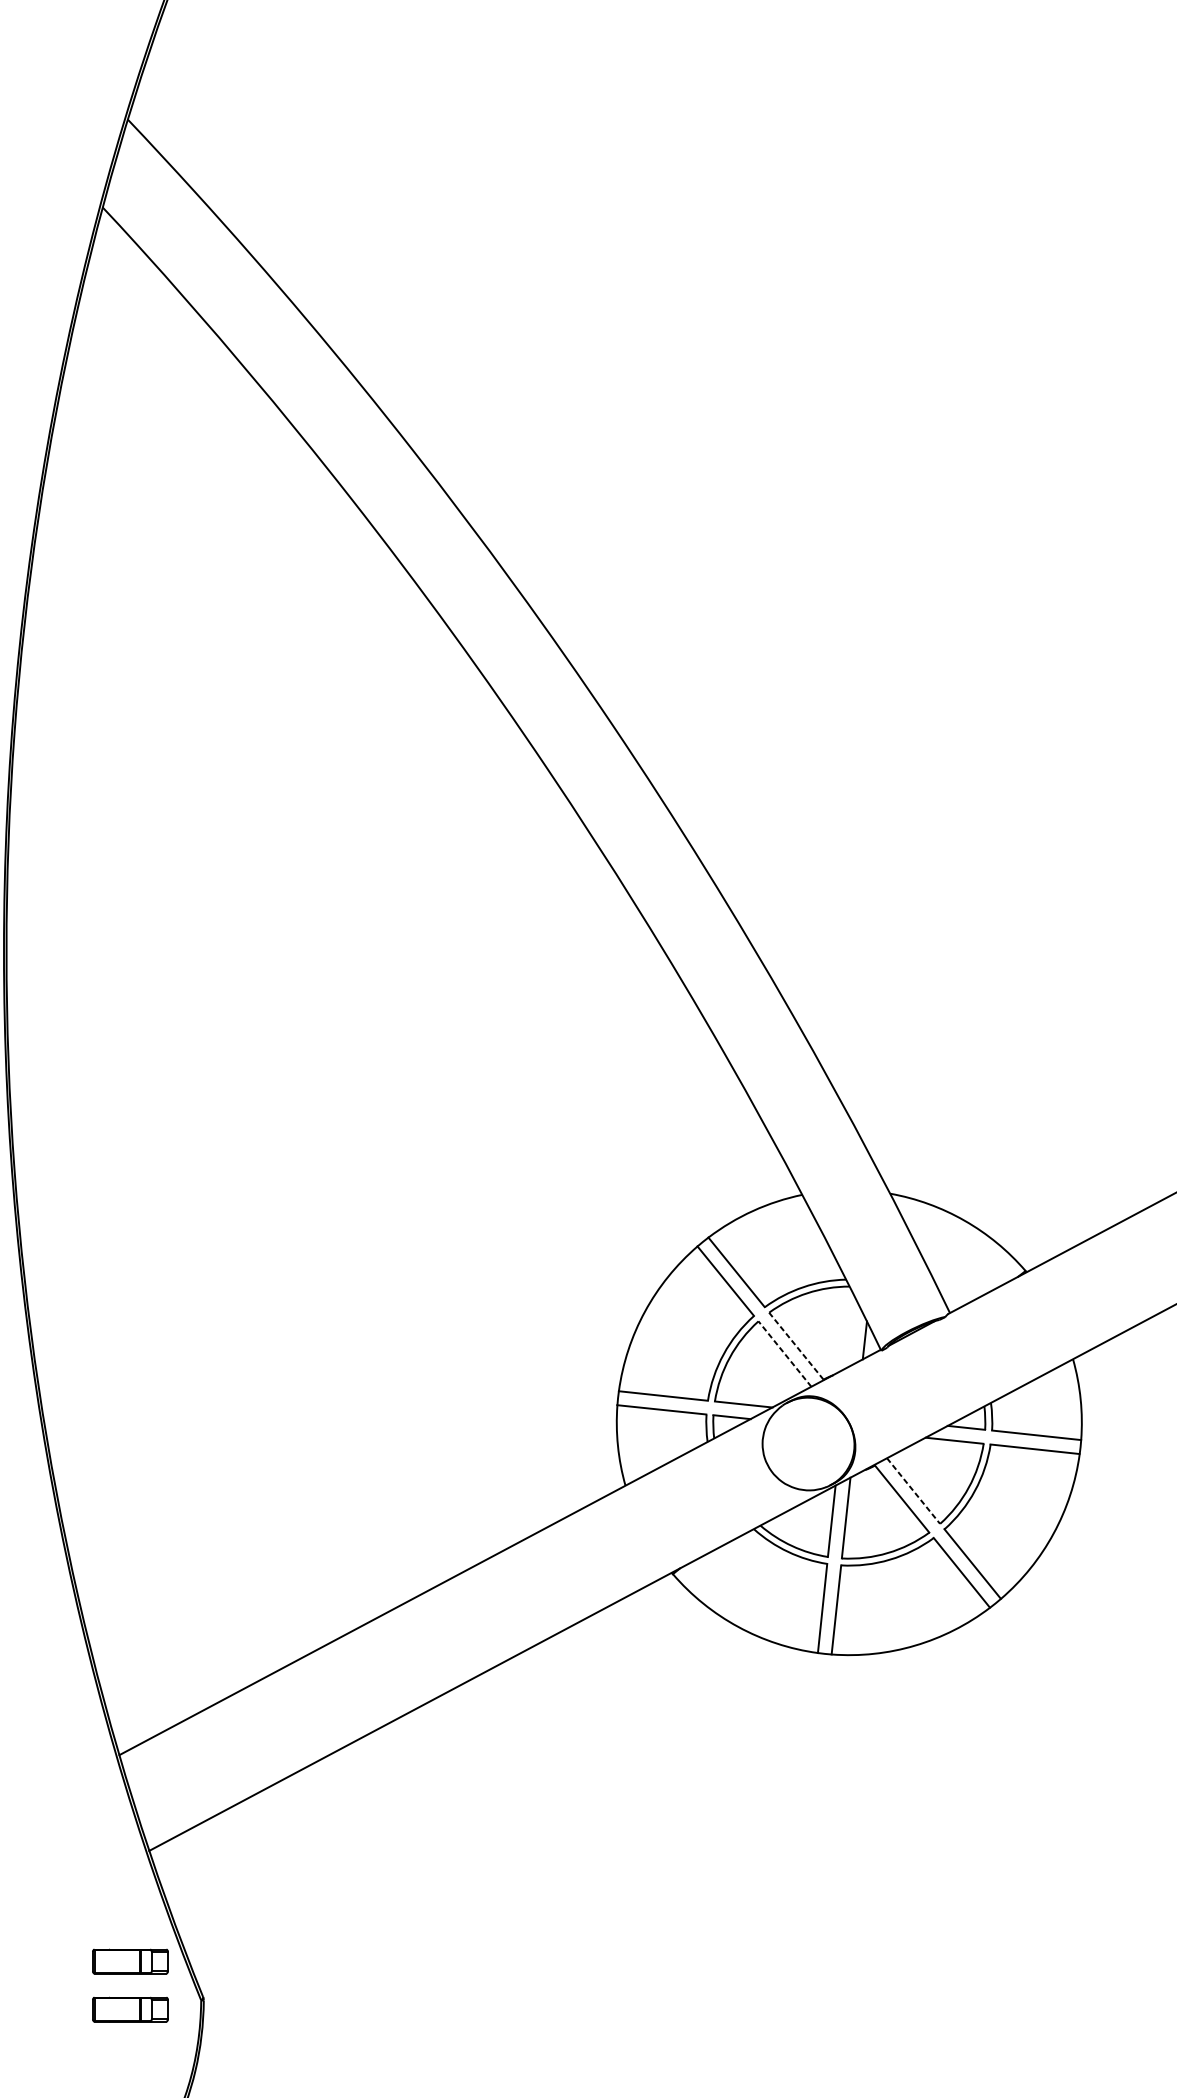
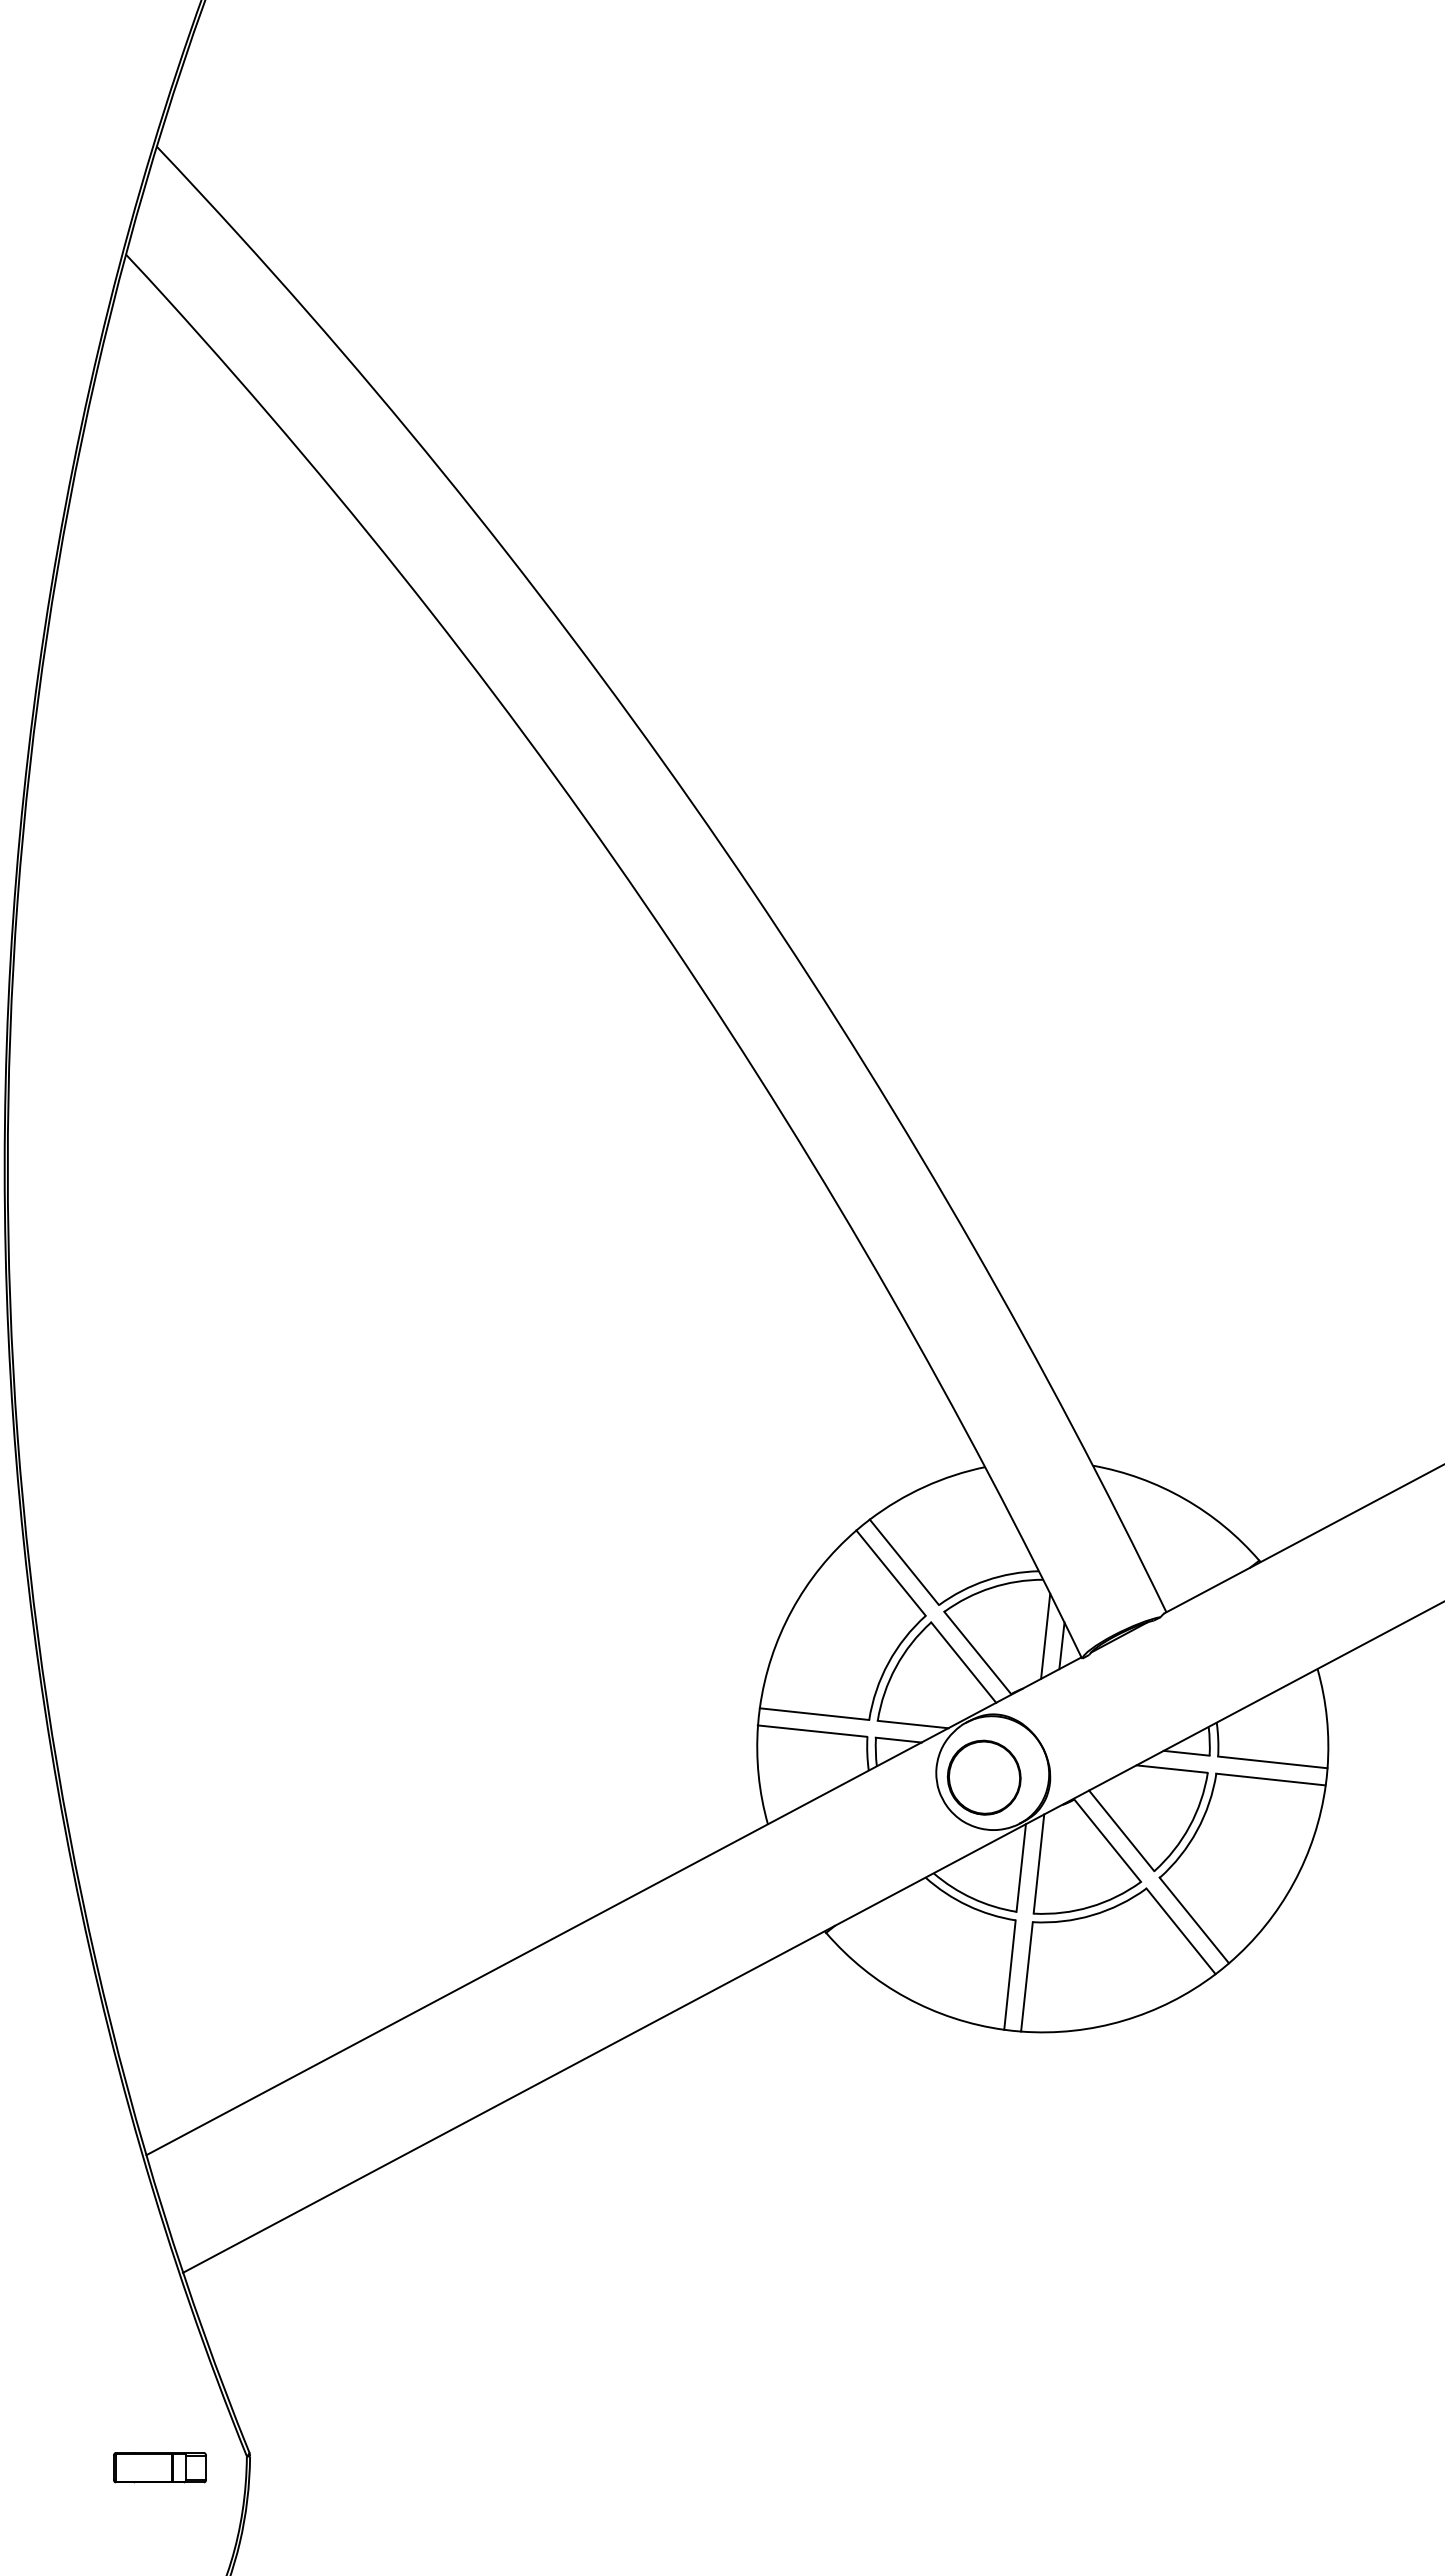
line: (851, 1331) -> (1045, 1635), added
line: (796, 1345) -> (977, 1652), dashed -> solid
line: (784, 1353) -> (963, 1662), dashed -> solid
part: (801, 1447) -> (983, 1777), added
line: (913, 1490) -> (1121, 1830), dashed -> solid
part: (130, 1961) -> (159, 2408), removed

